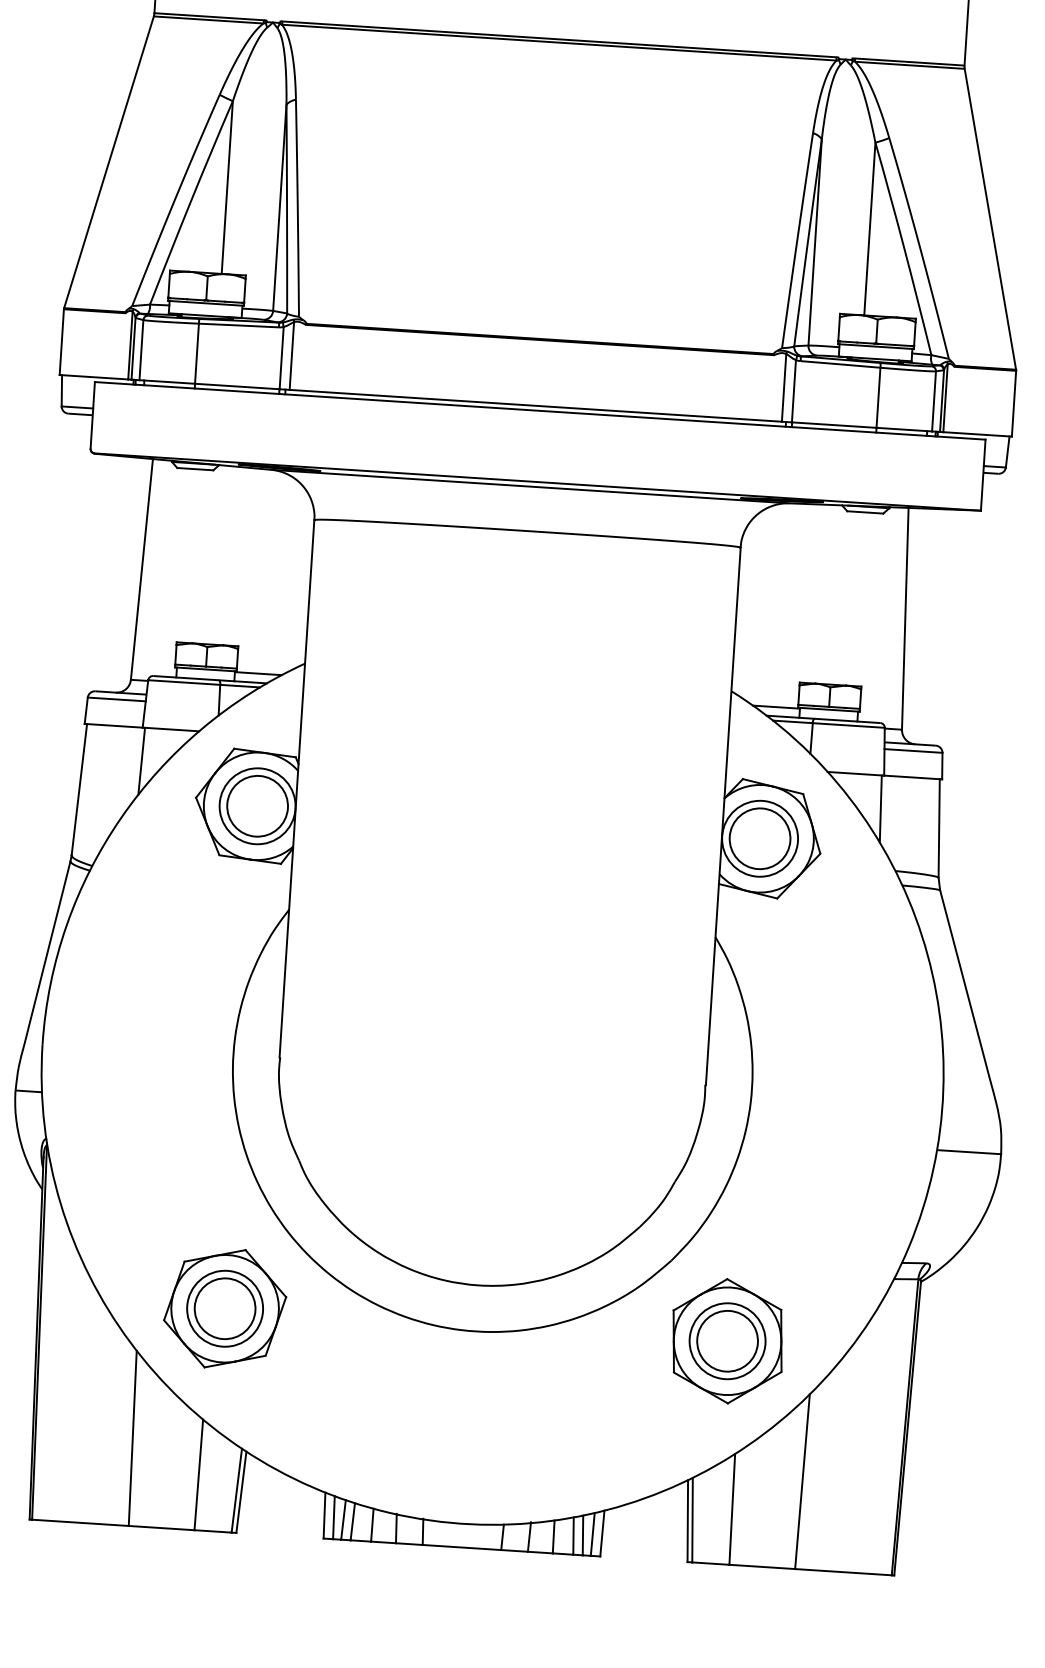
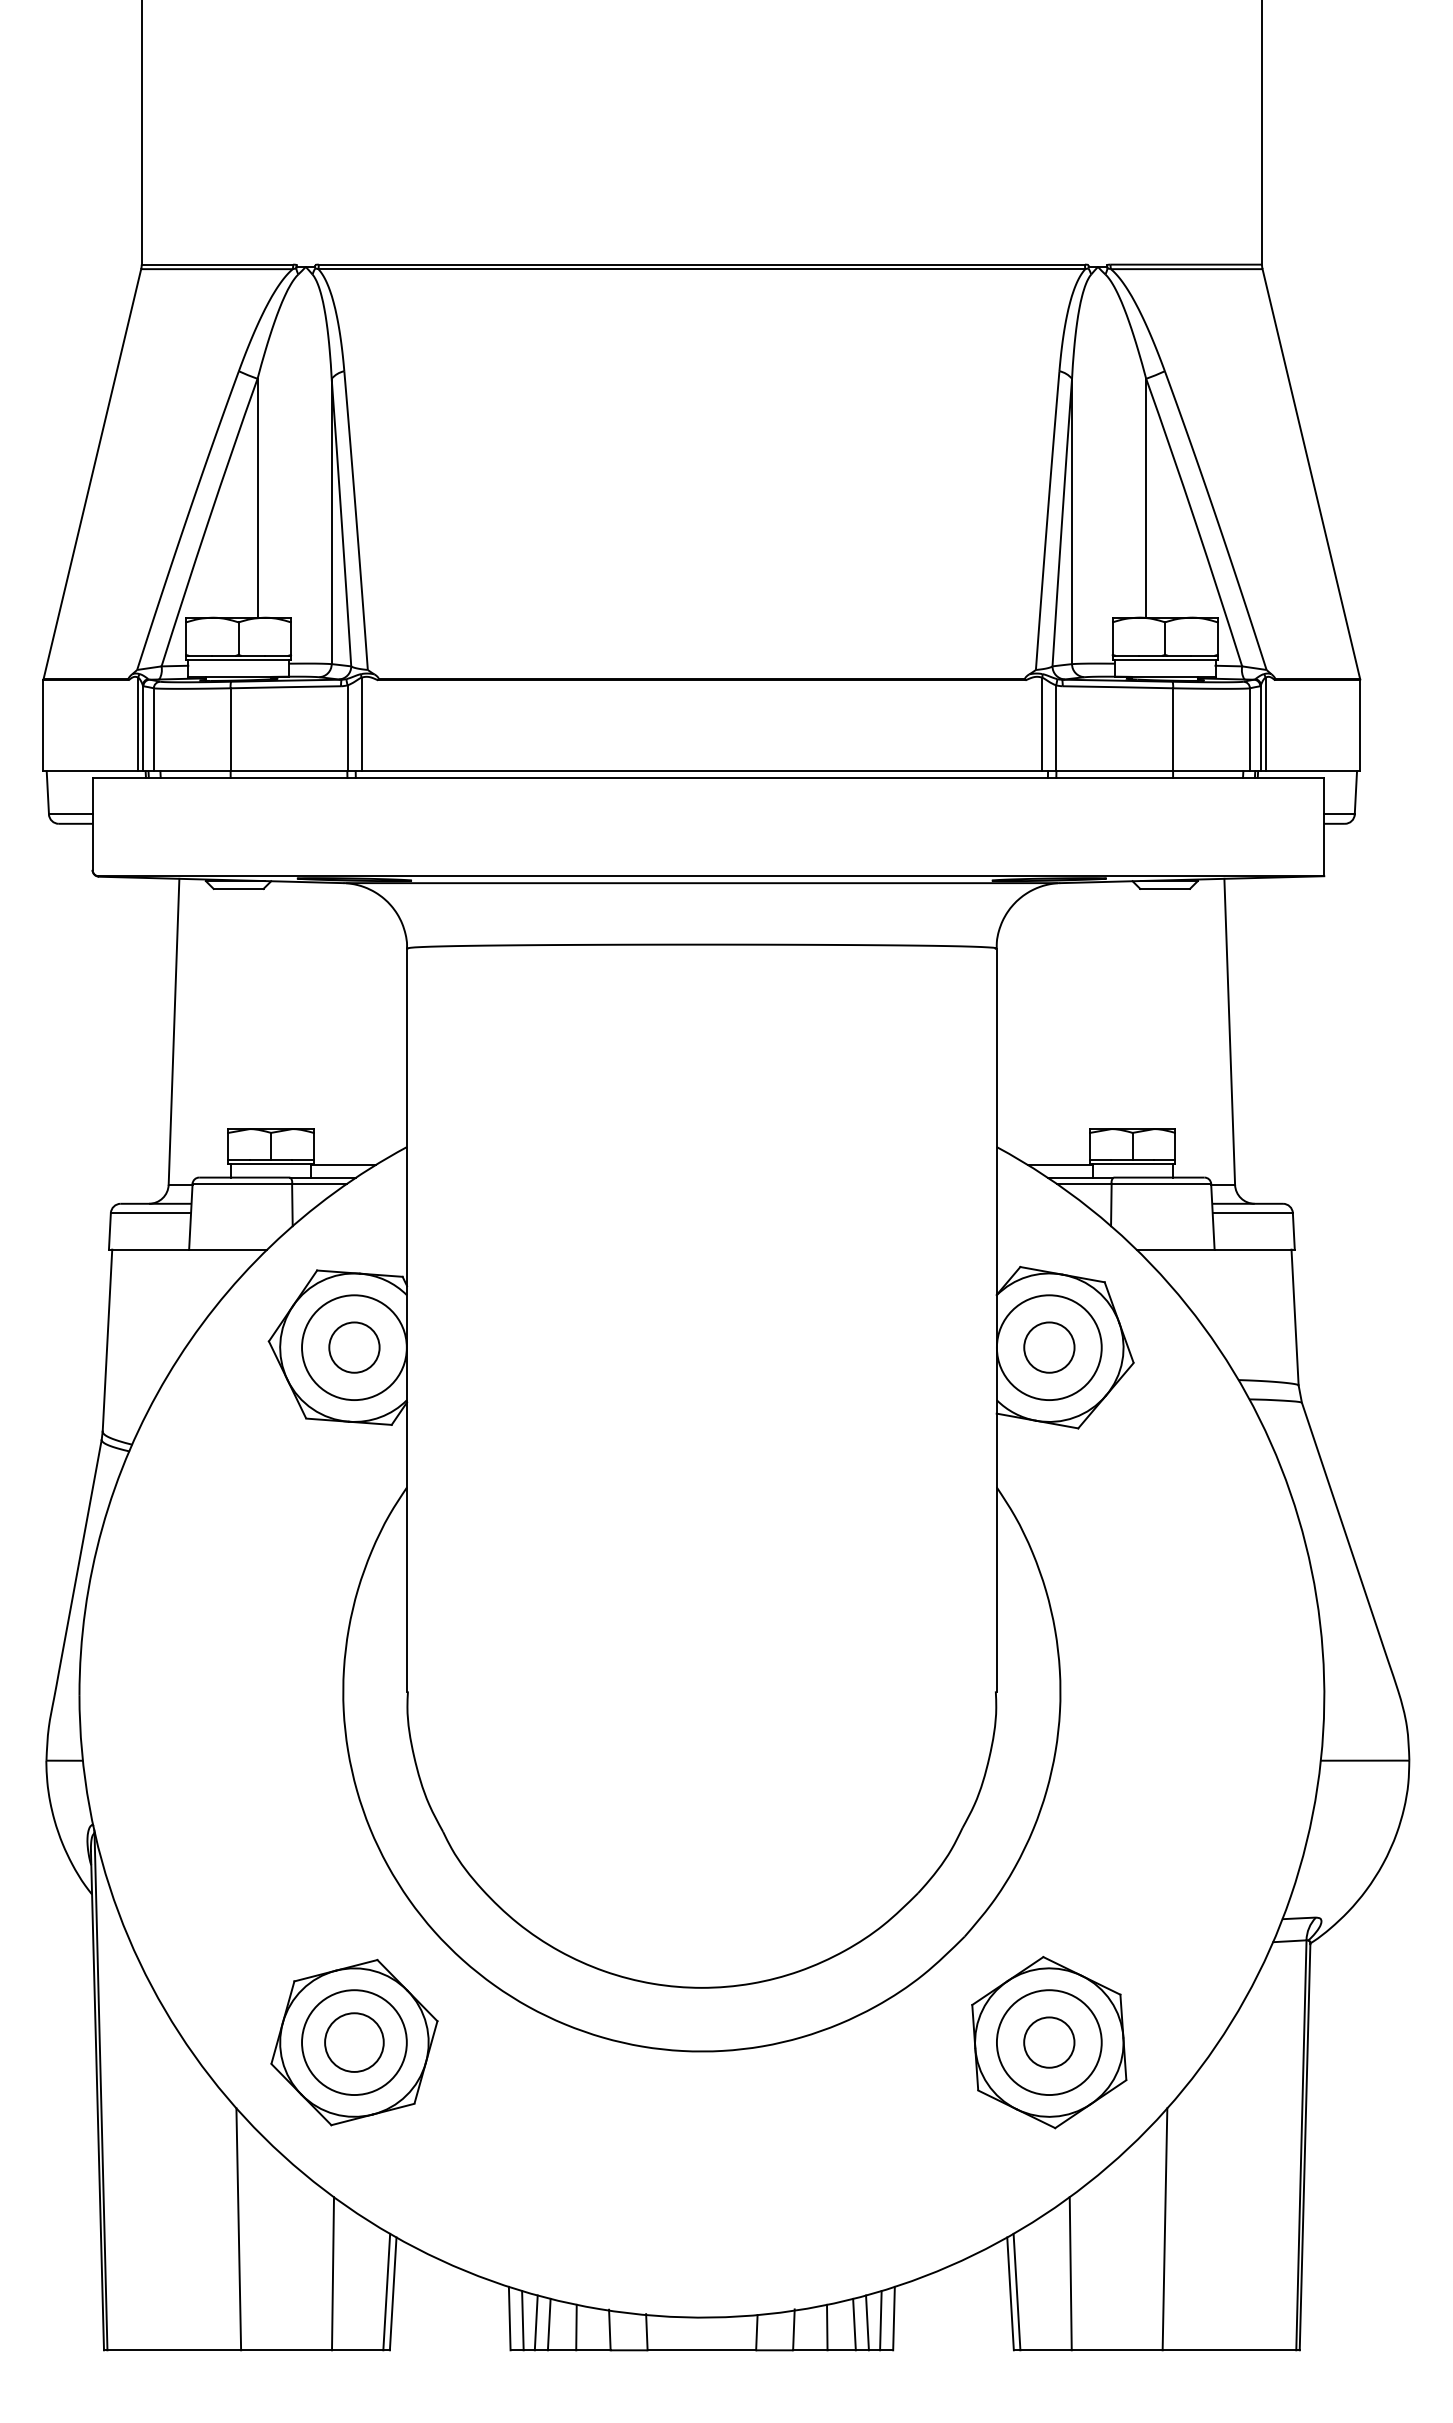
line: (141, 760) -> (190, 1295), removed
circle: (257, 806) -> (354, 1347), size x0.6
line: (880, 808) -> (1212, 1295), removed
circle: (760, 838) -> (1049, 1347), size x0.6
circle: (225, 1308) -> (354, 2042), size x0.7
circle: (727, 1341) -> (1049, 2042), size x0.6

